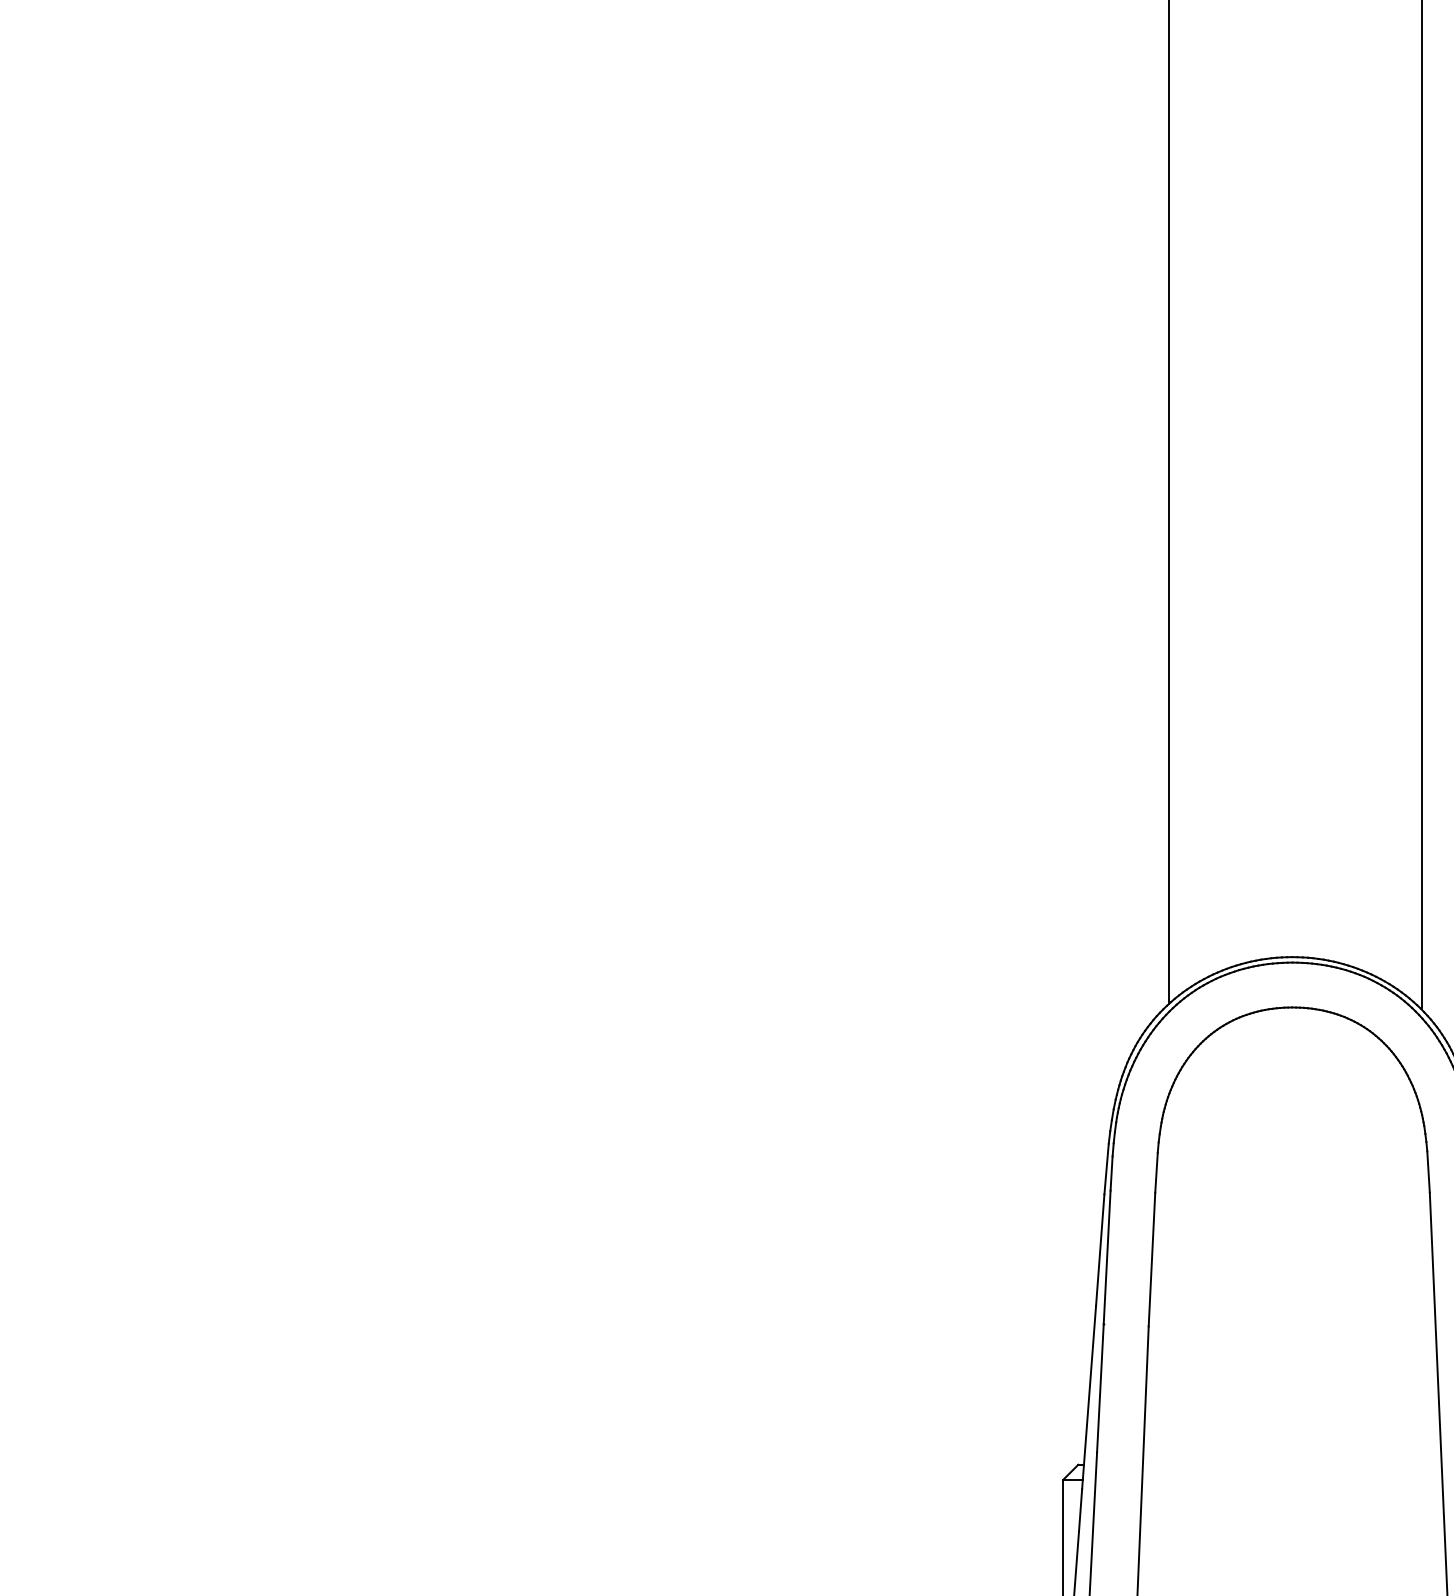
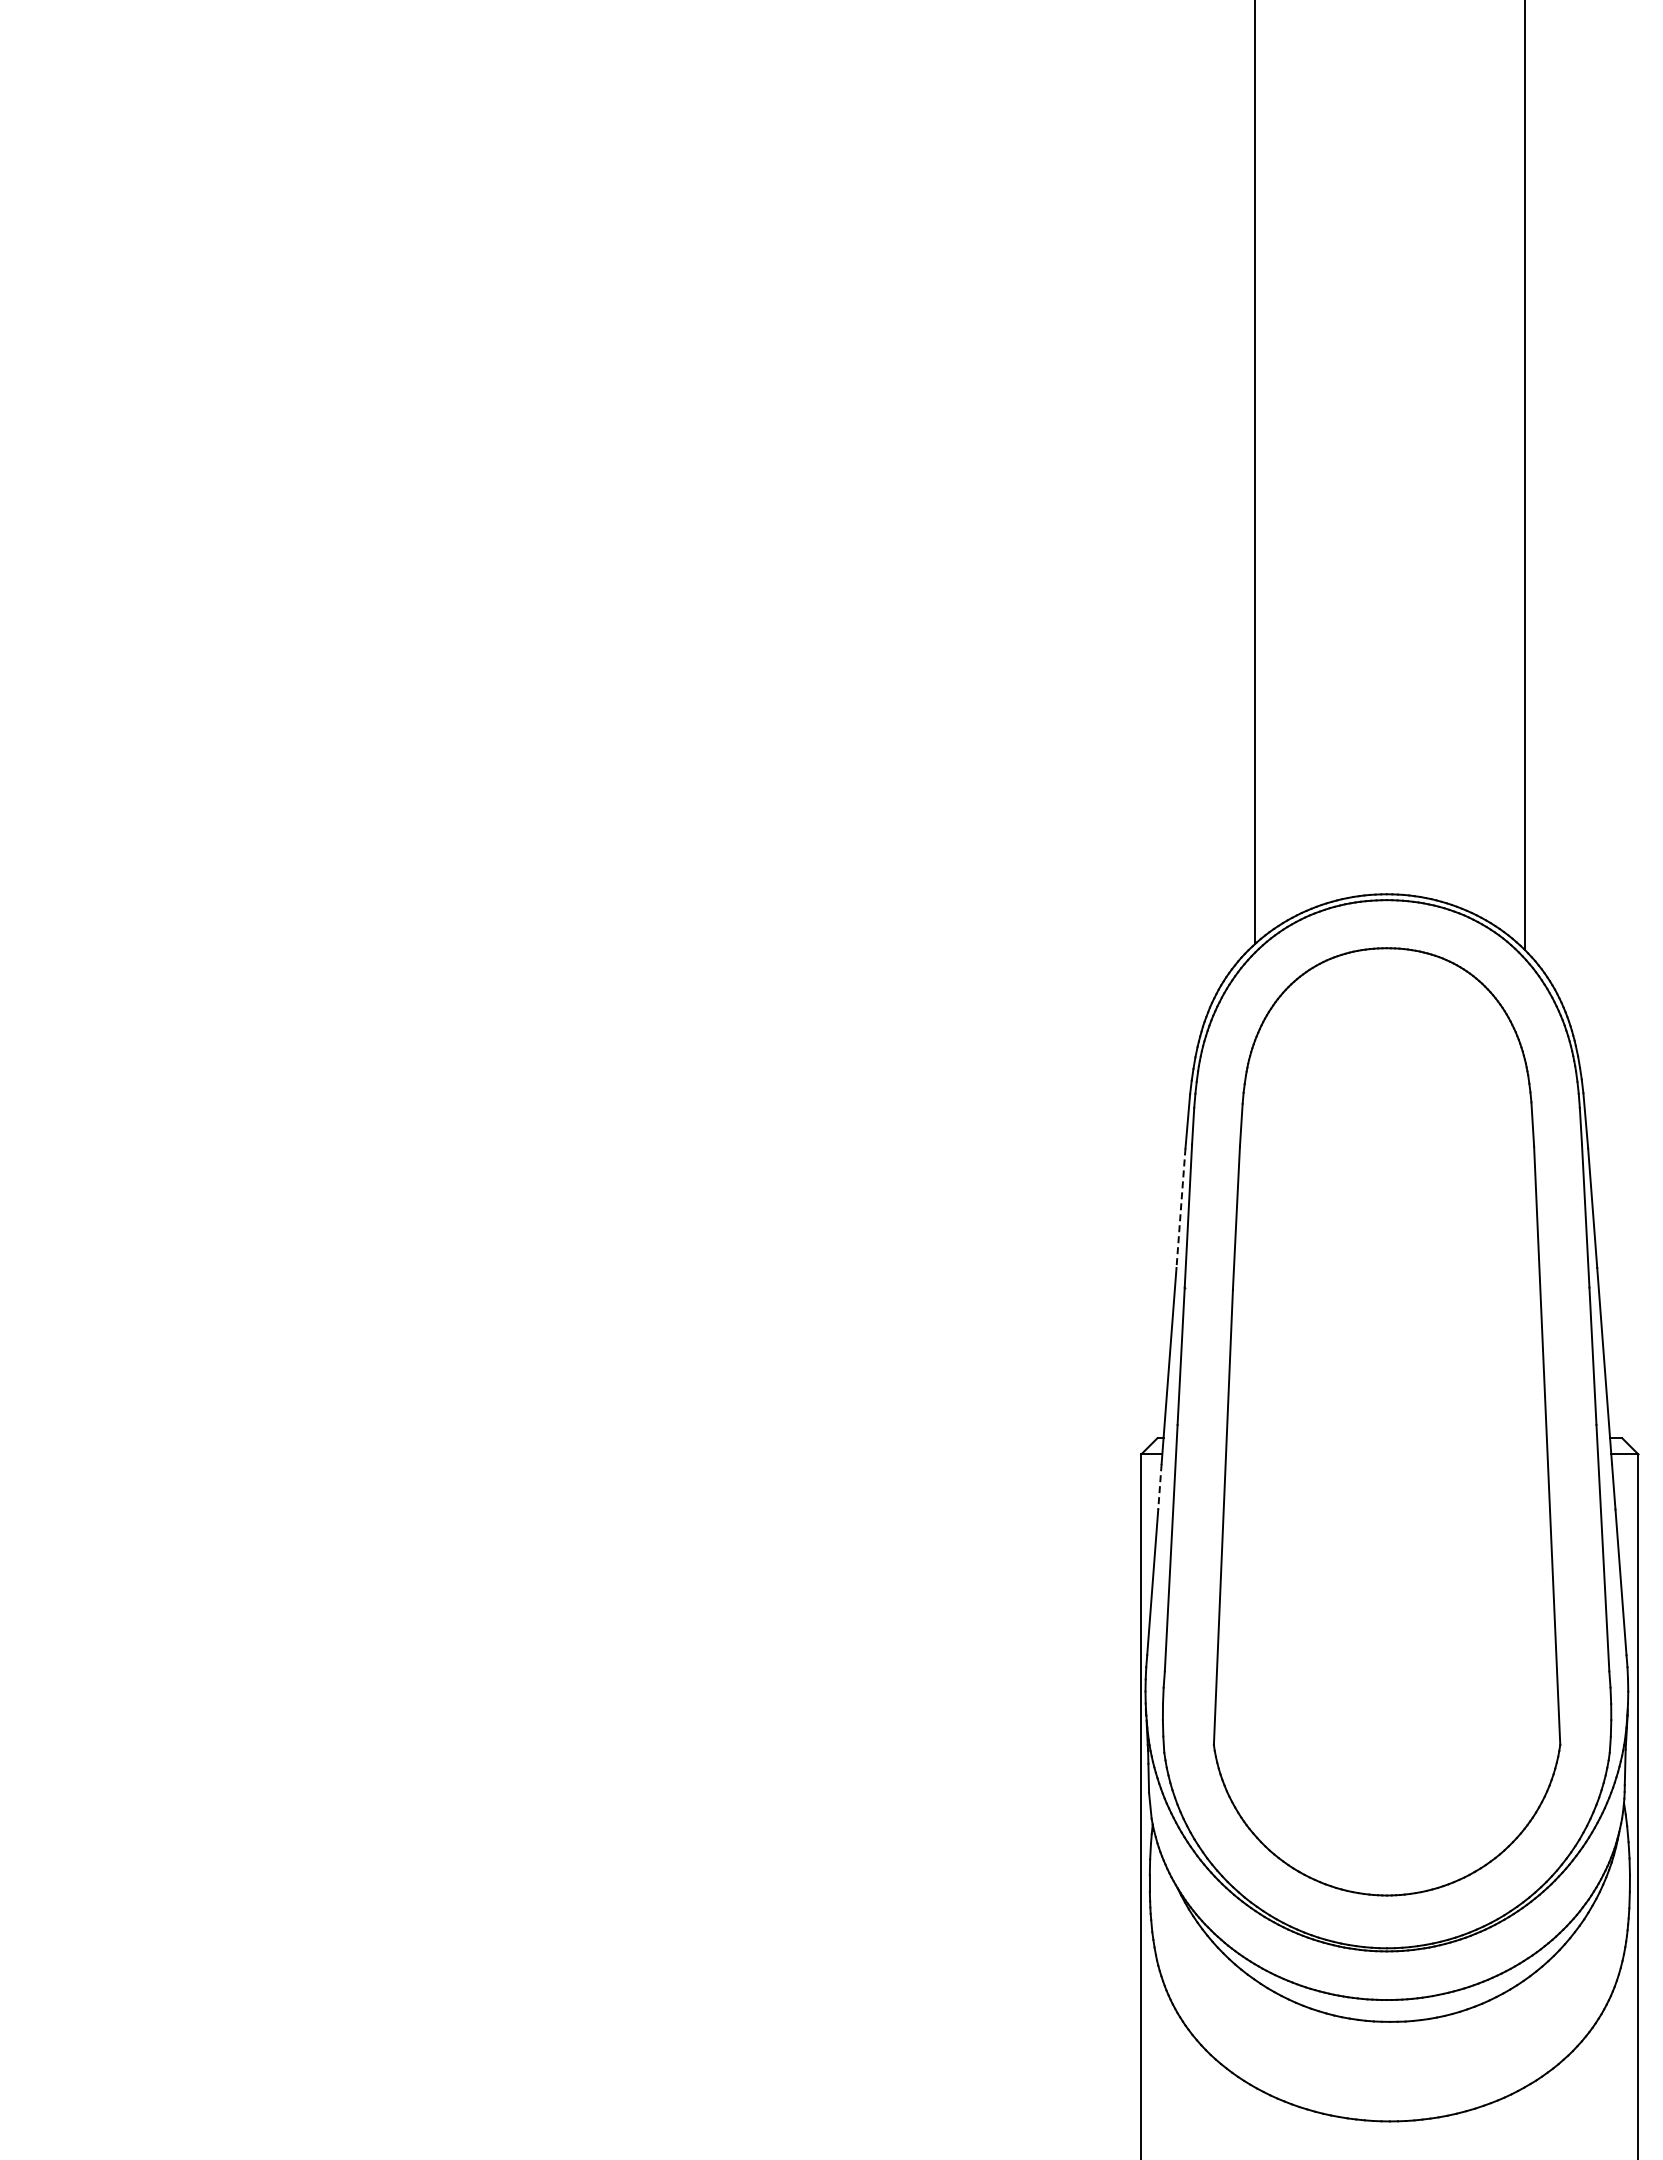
line: (1099, 1250) -> (1180, 1208), solid -> dashed
line: (1080, 1509) -> (1159, 1486), solid -> dashed

